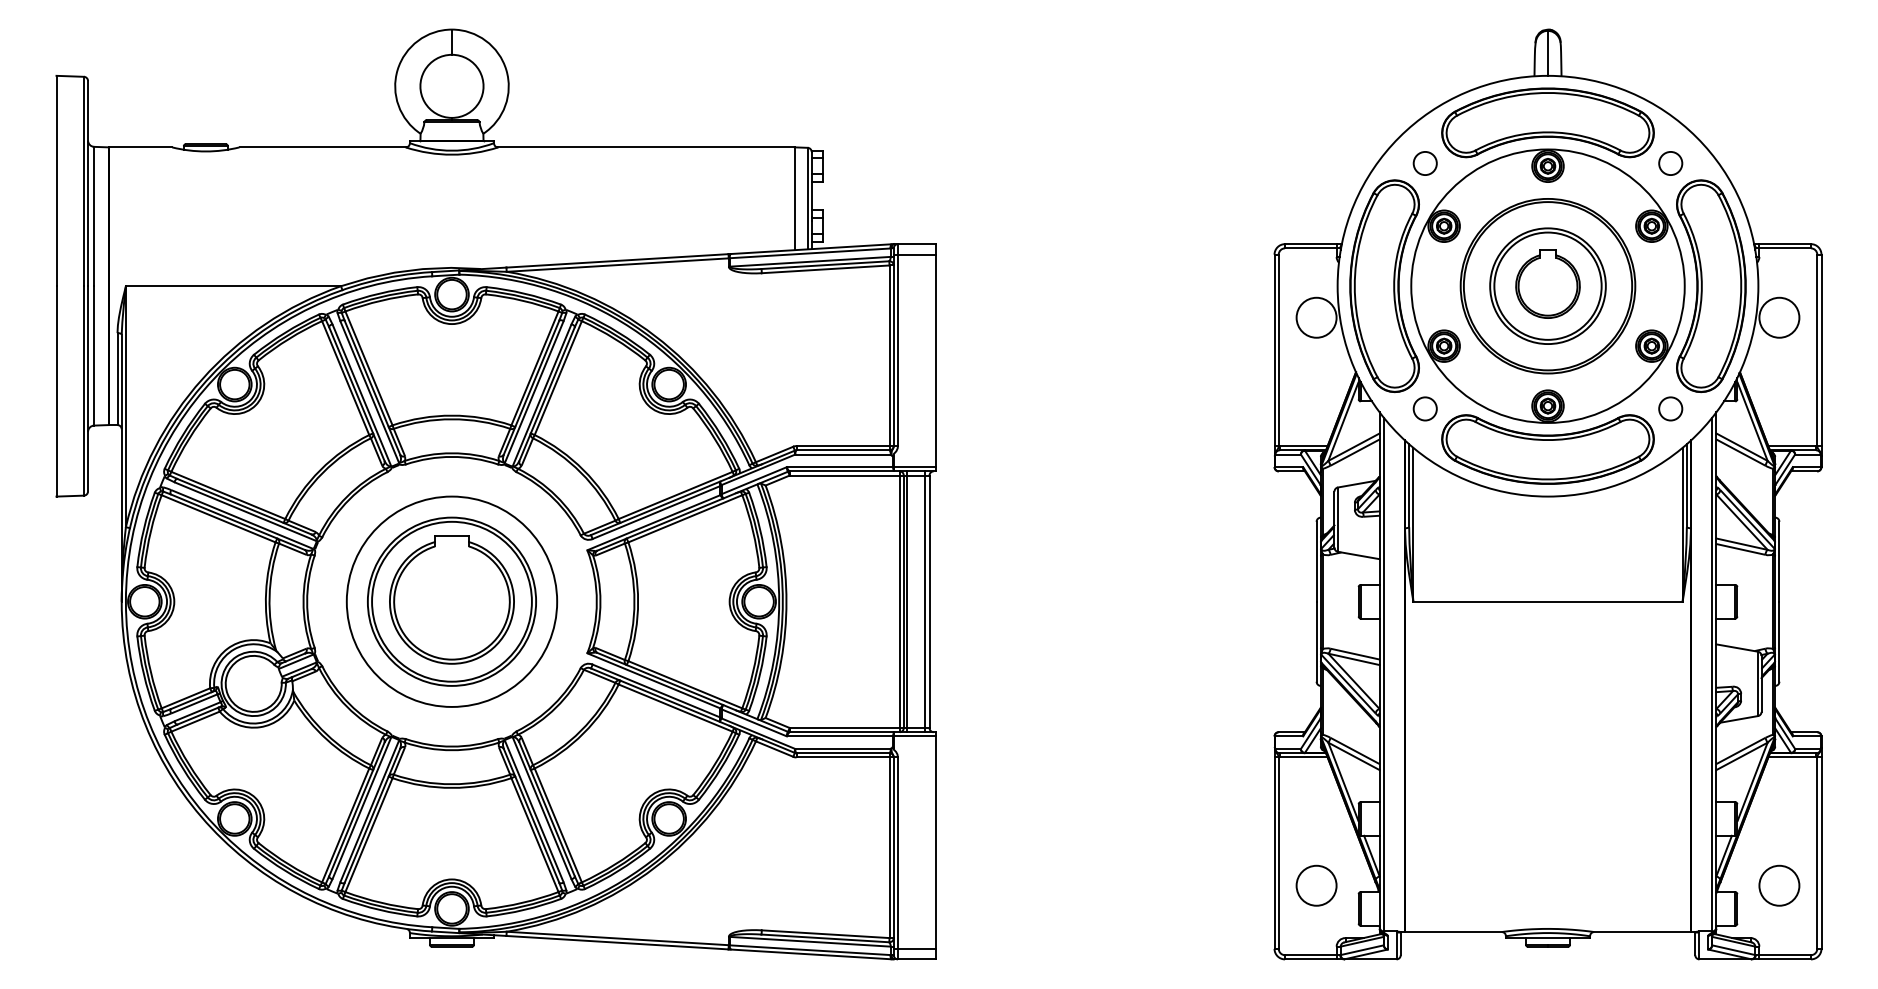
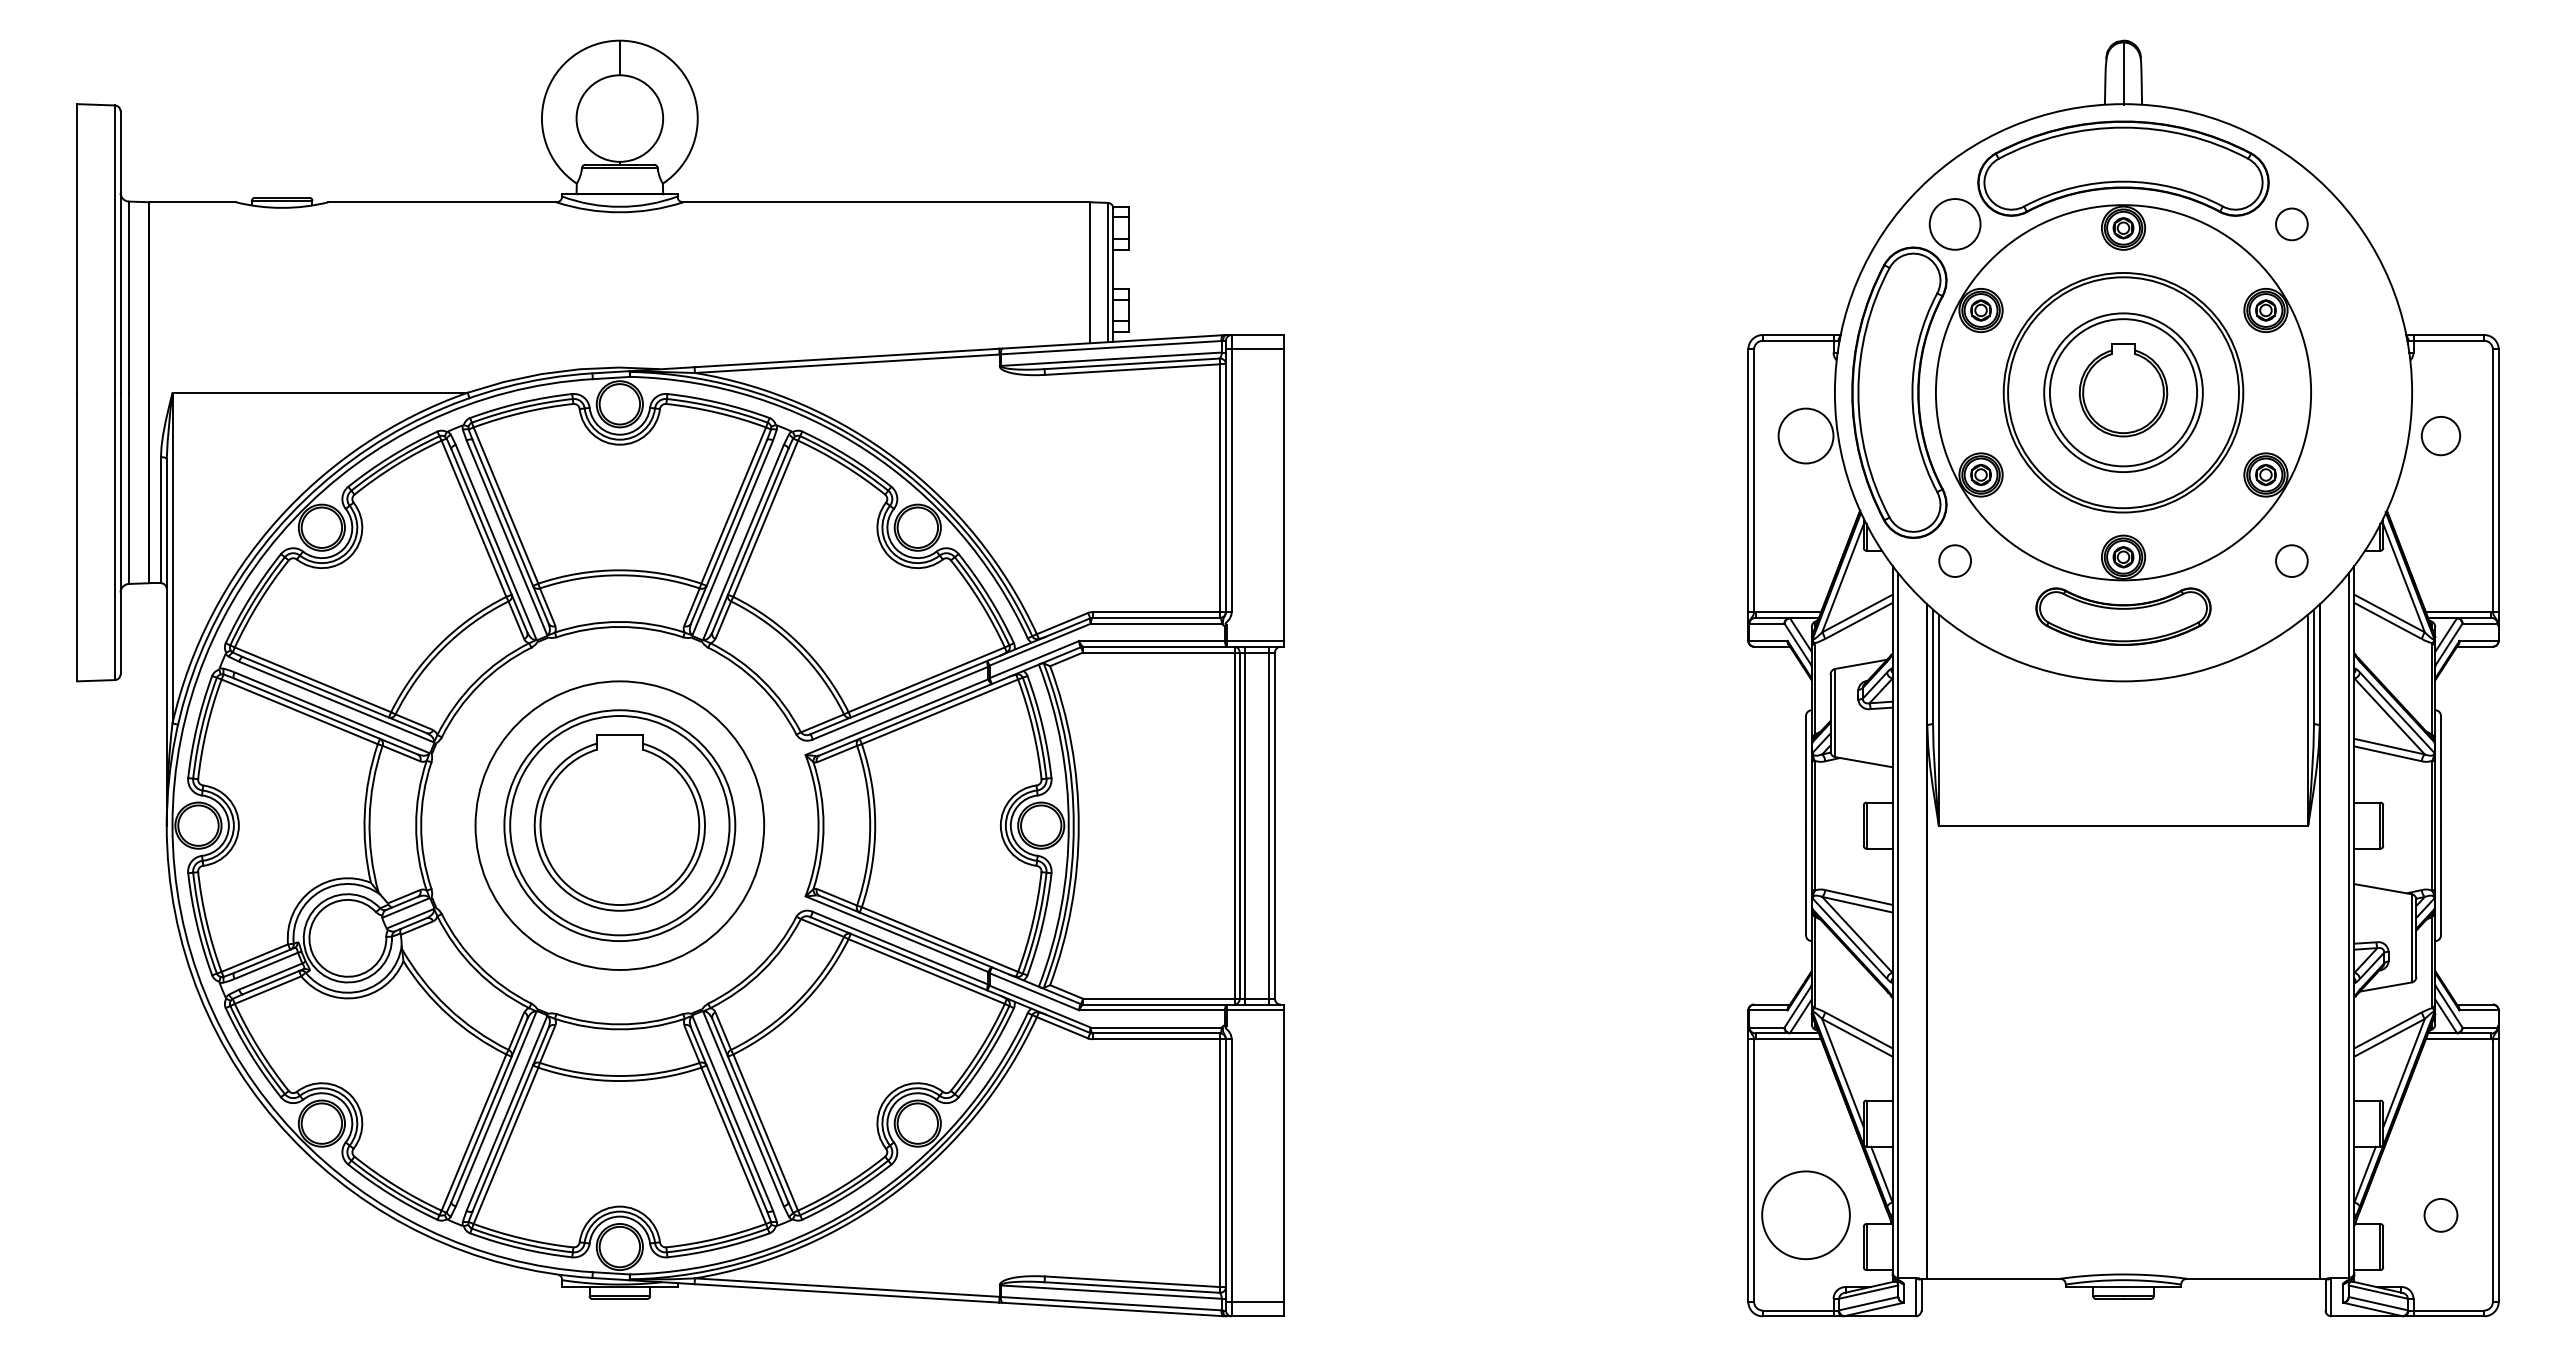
circle: (1425, 163) -> (1955, 224), size x1.6
part: (1711, 286) -> (2347, 392), removed
circle: (1779, 317) -> (2440, 435), size x0.7
part: (1547, 449) -> (2123, 616), size x0.6
circle: (1316, 885) -> (1805, 1214), size x1.6
circle: (1779, 885) -> (2440, 1215), size x0.6

